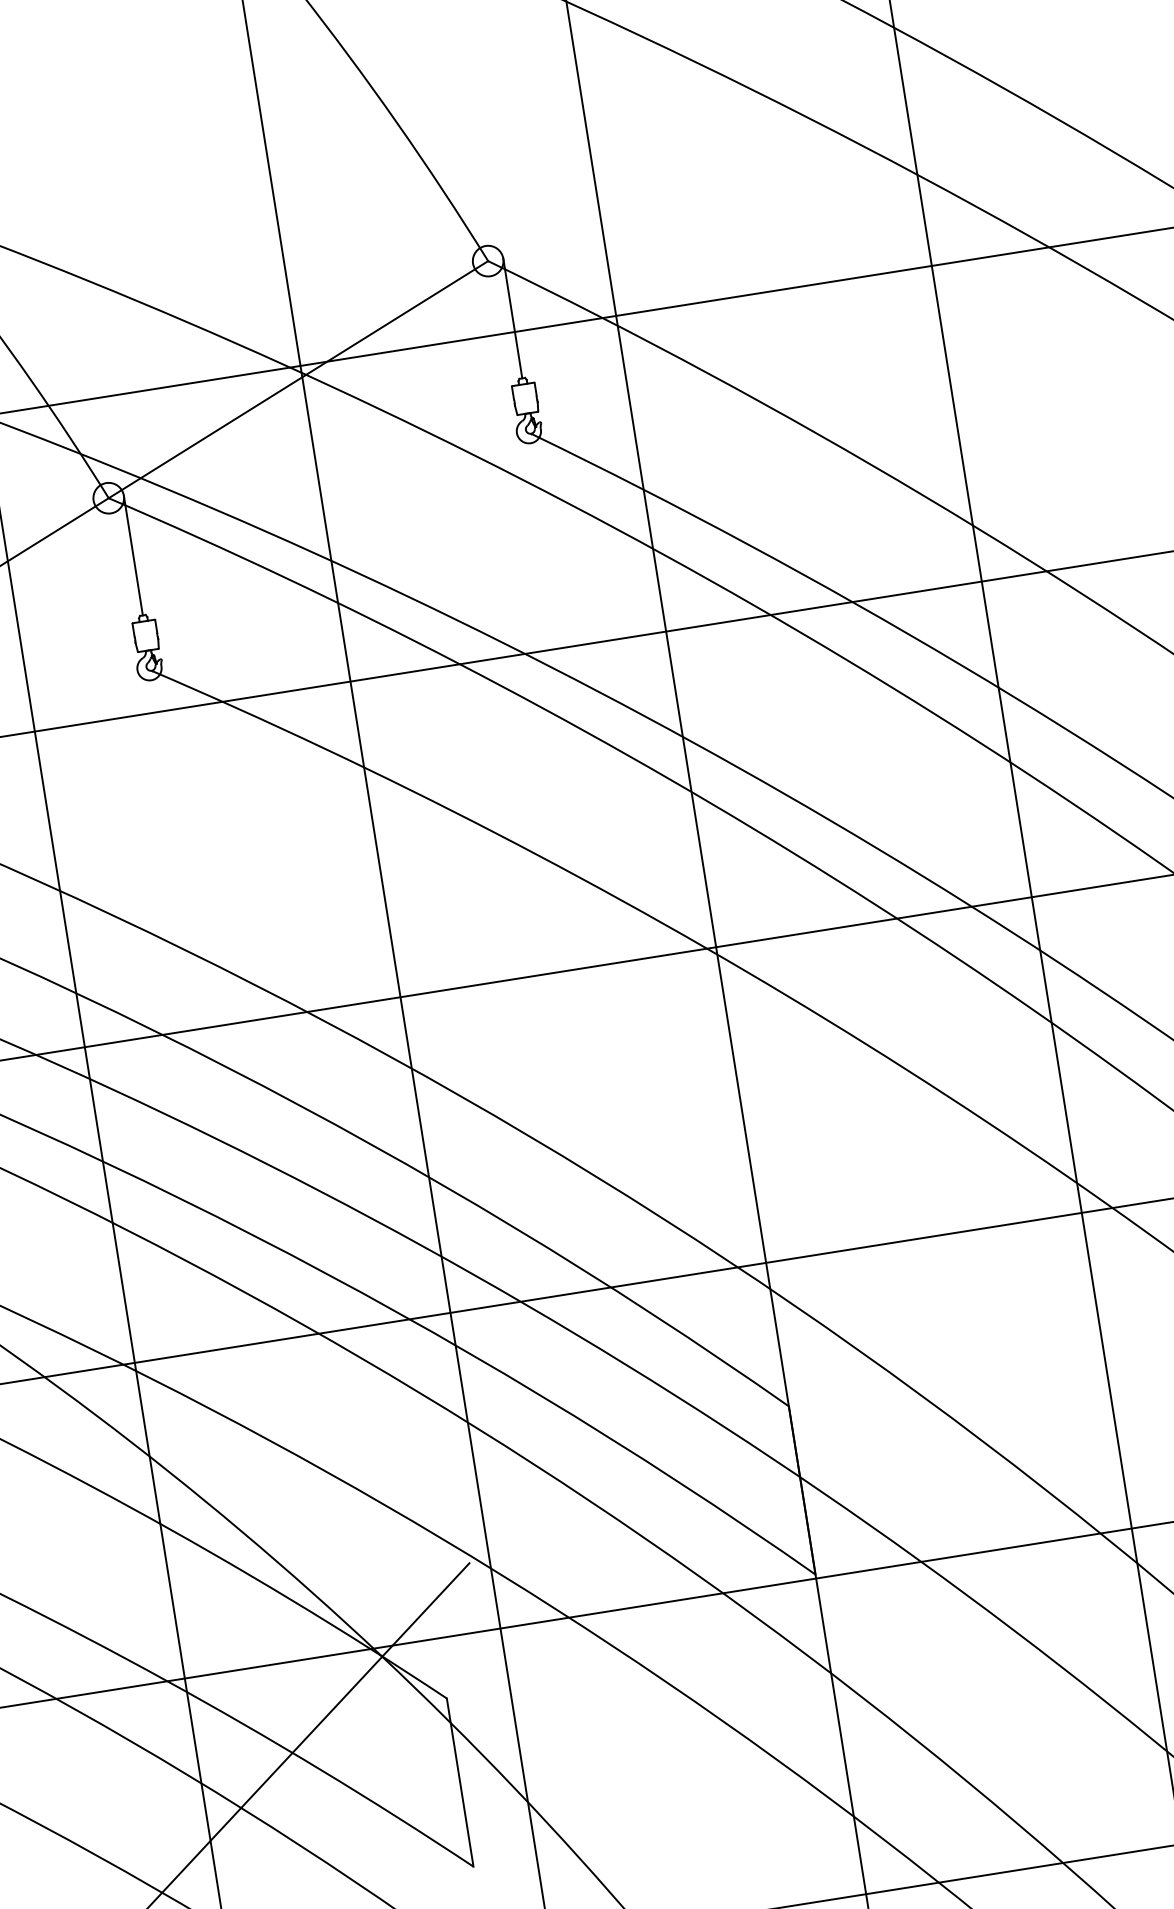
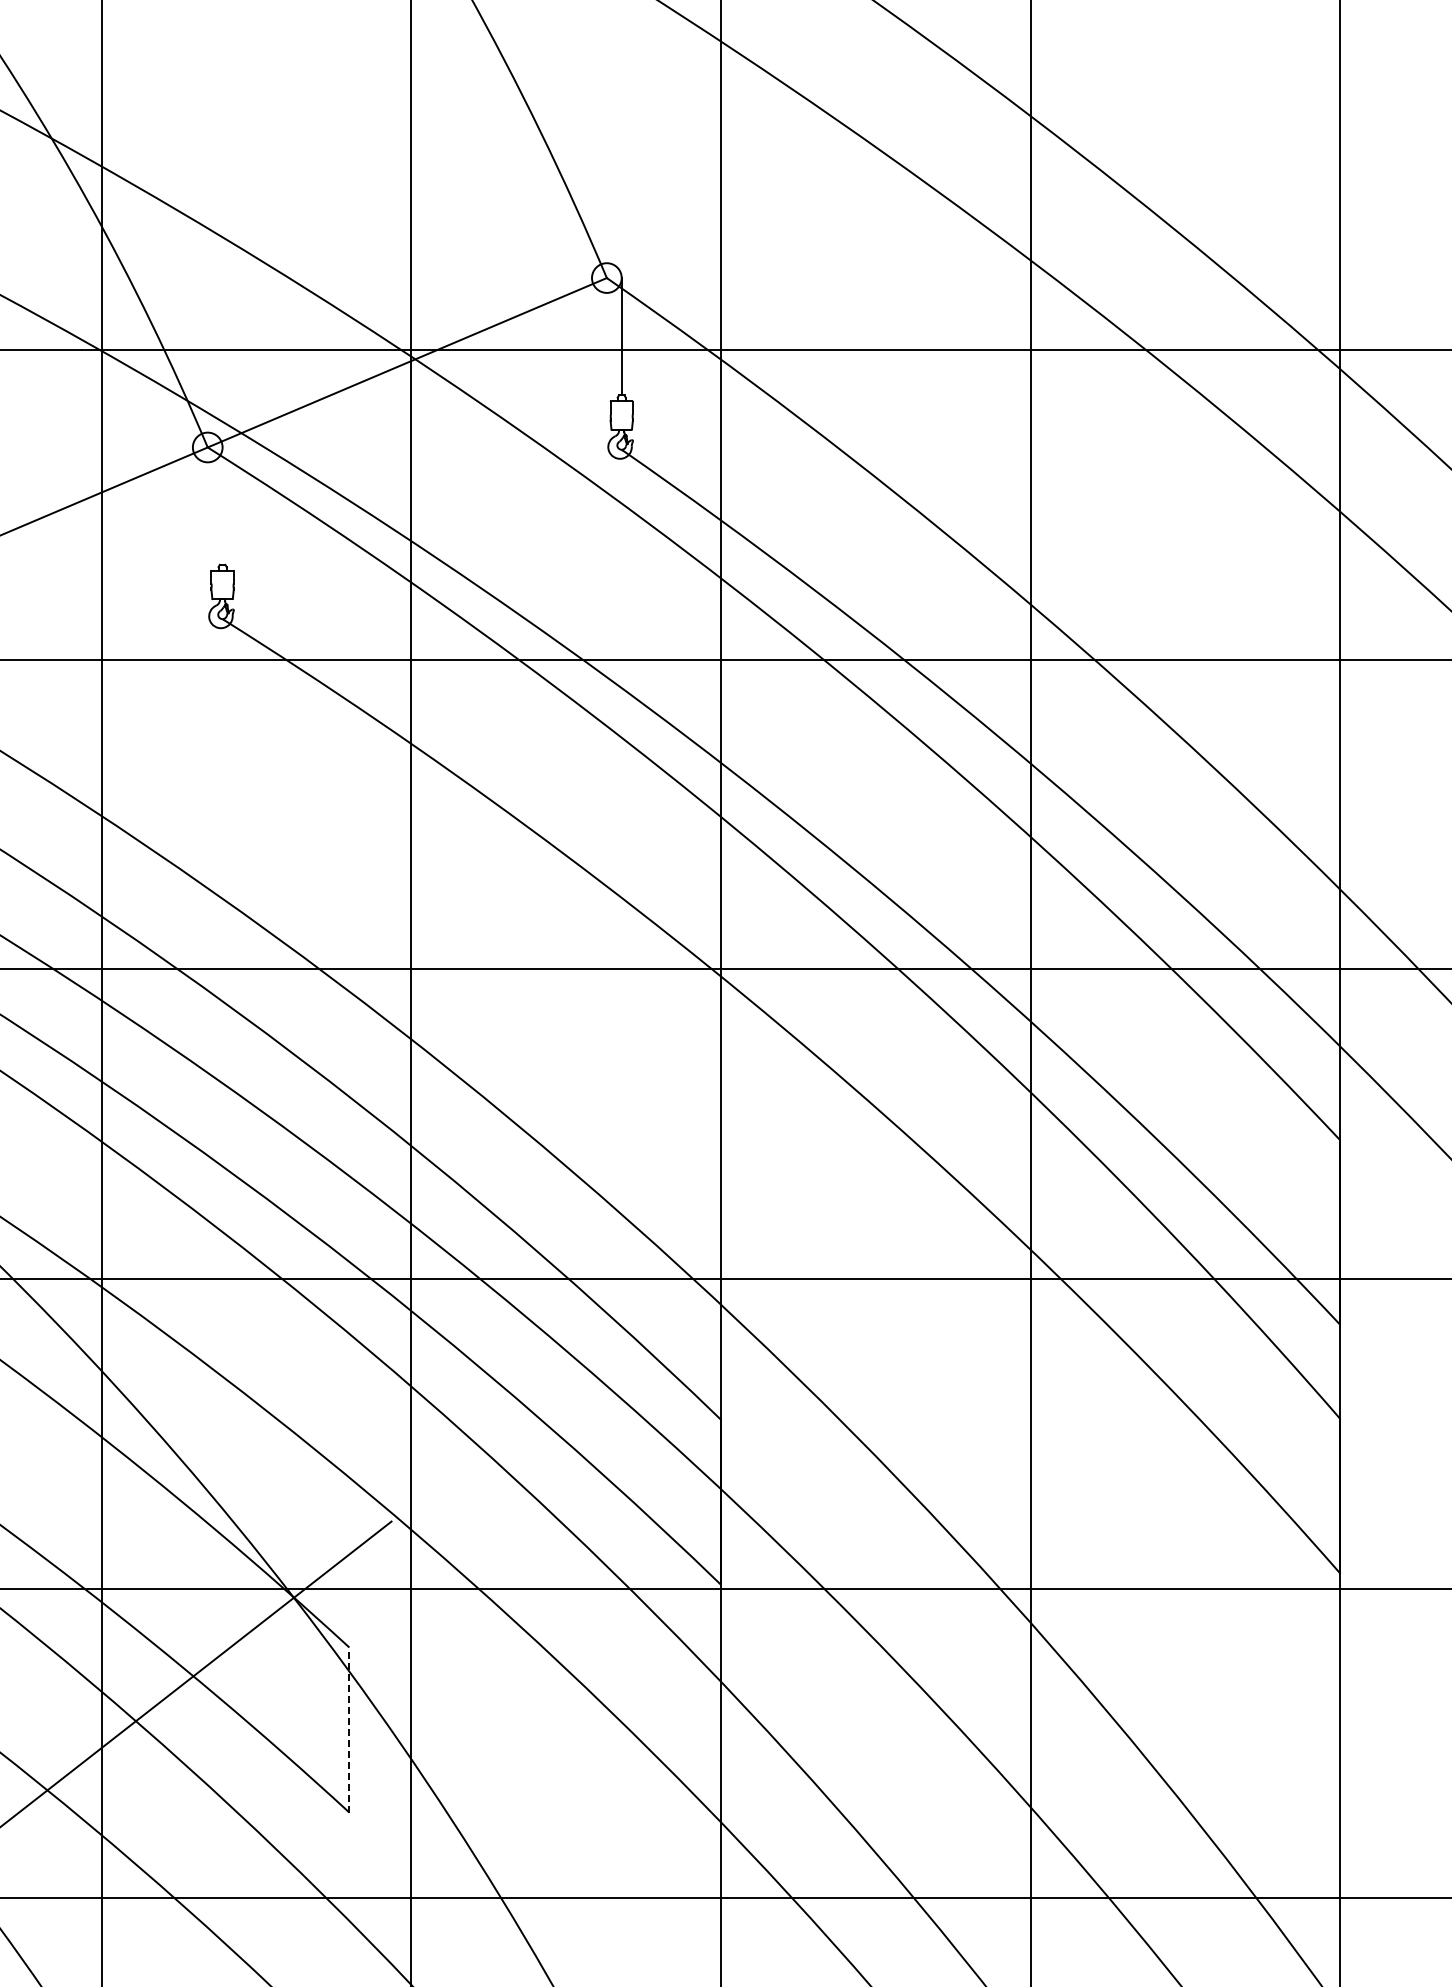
line: (133, 554) -> (222, 505), removed
line: (460, 1782) -> (349, 1730), solid -> dashed

